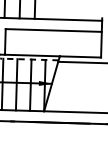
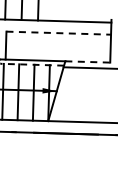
line: (54, 30) -> (59, 33), solid -> dashed
line: (81, 56) -> (88, 61), solid -> dashed

